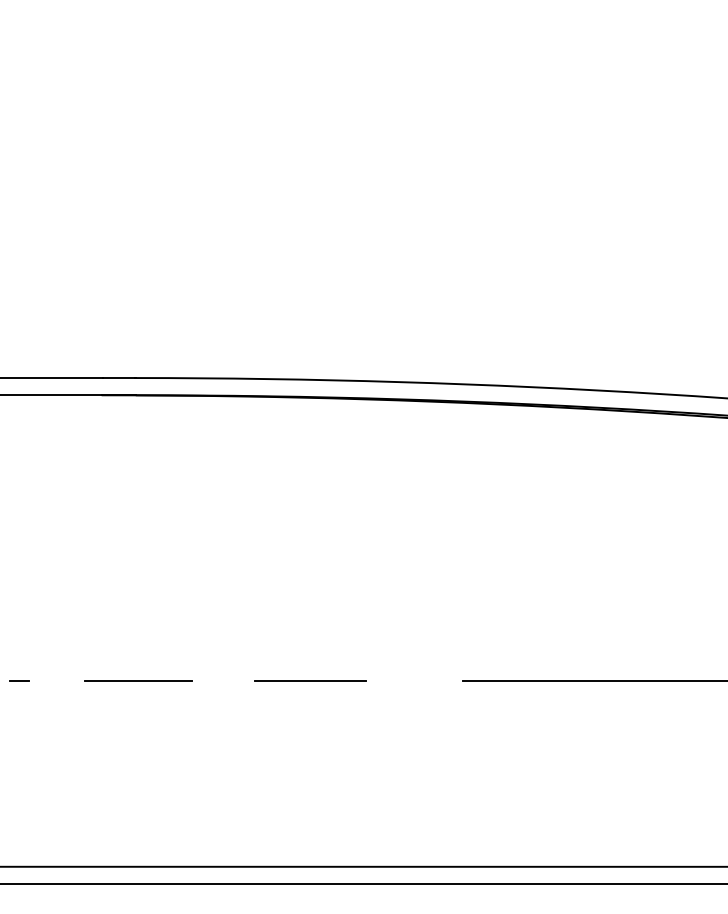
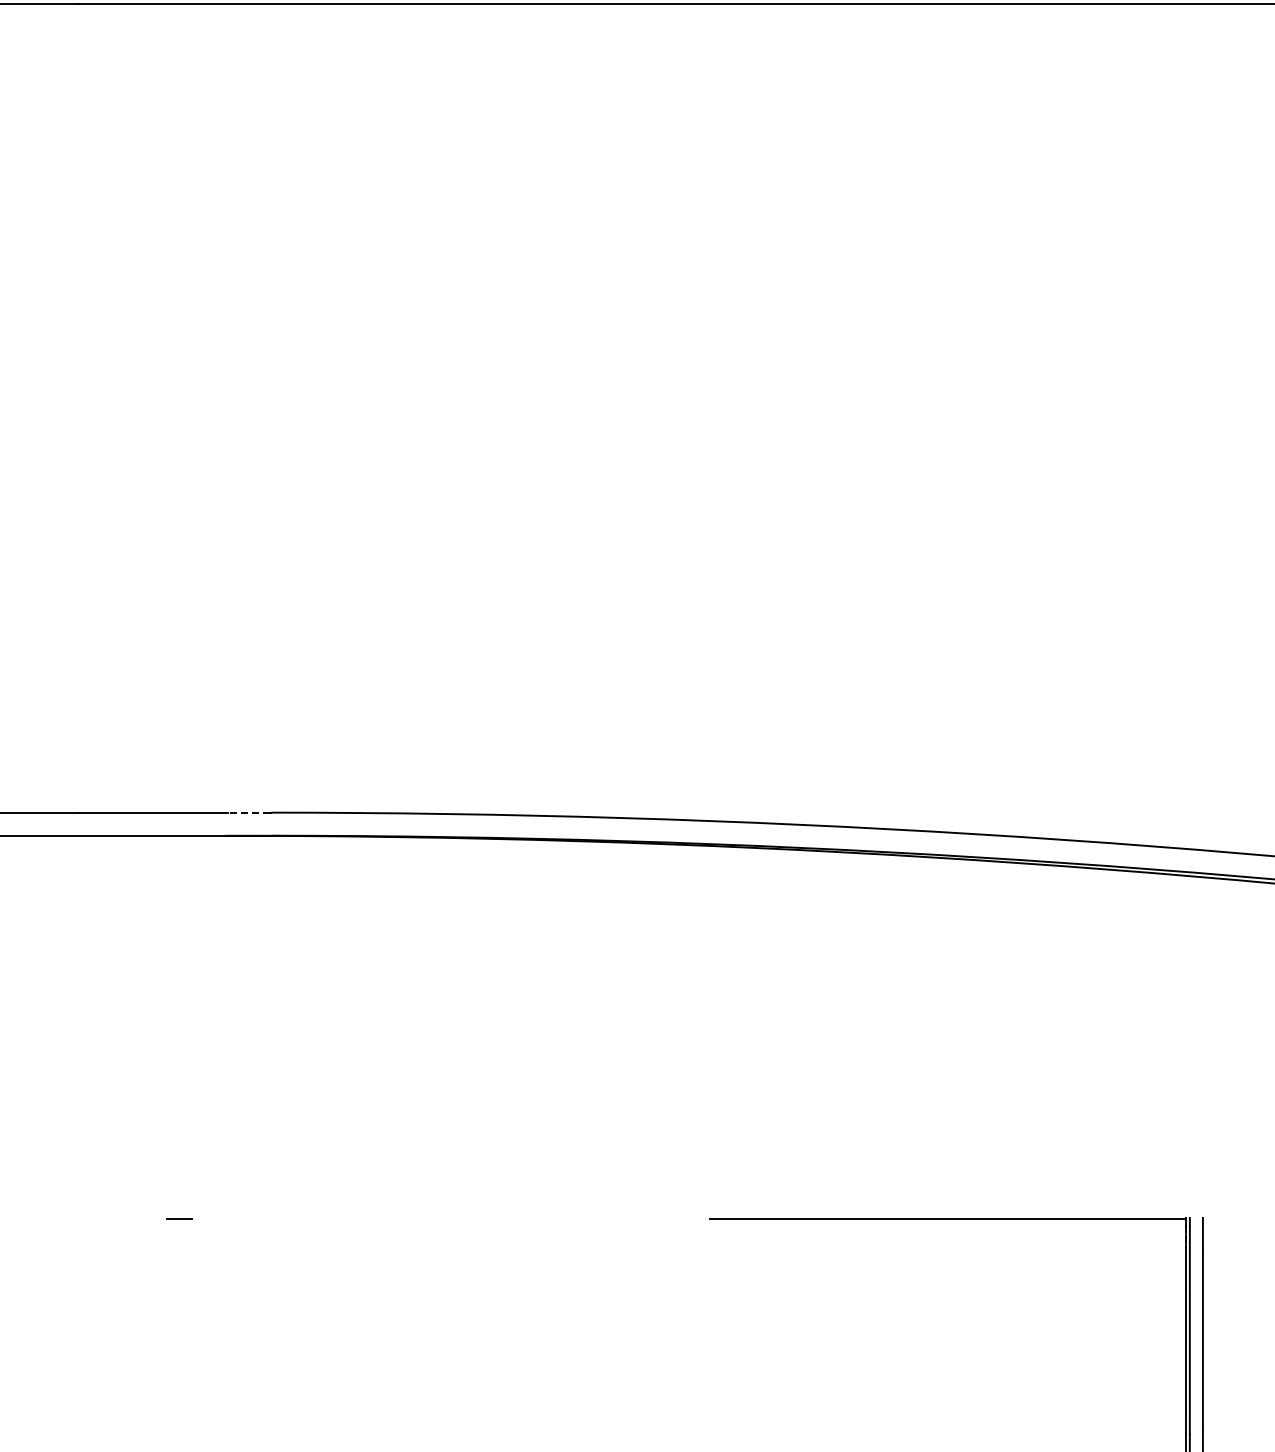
line: (118, 377) -> (248, 812), solid -> dashed
line: (19, 681) -> (179, 1218), moved
line: (138, 681) -> (275, 1218), removed
line: (309, 681) -> (504, 1218), removed

